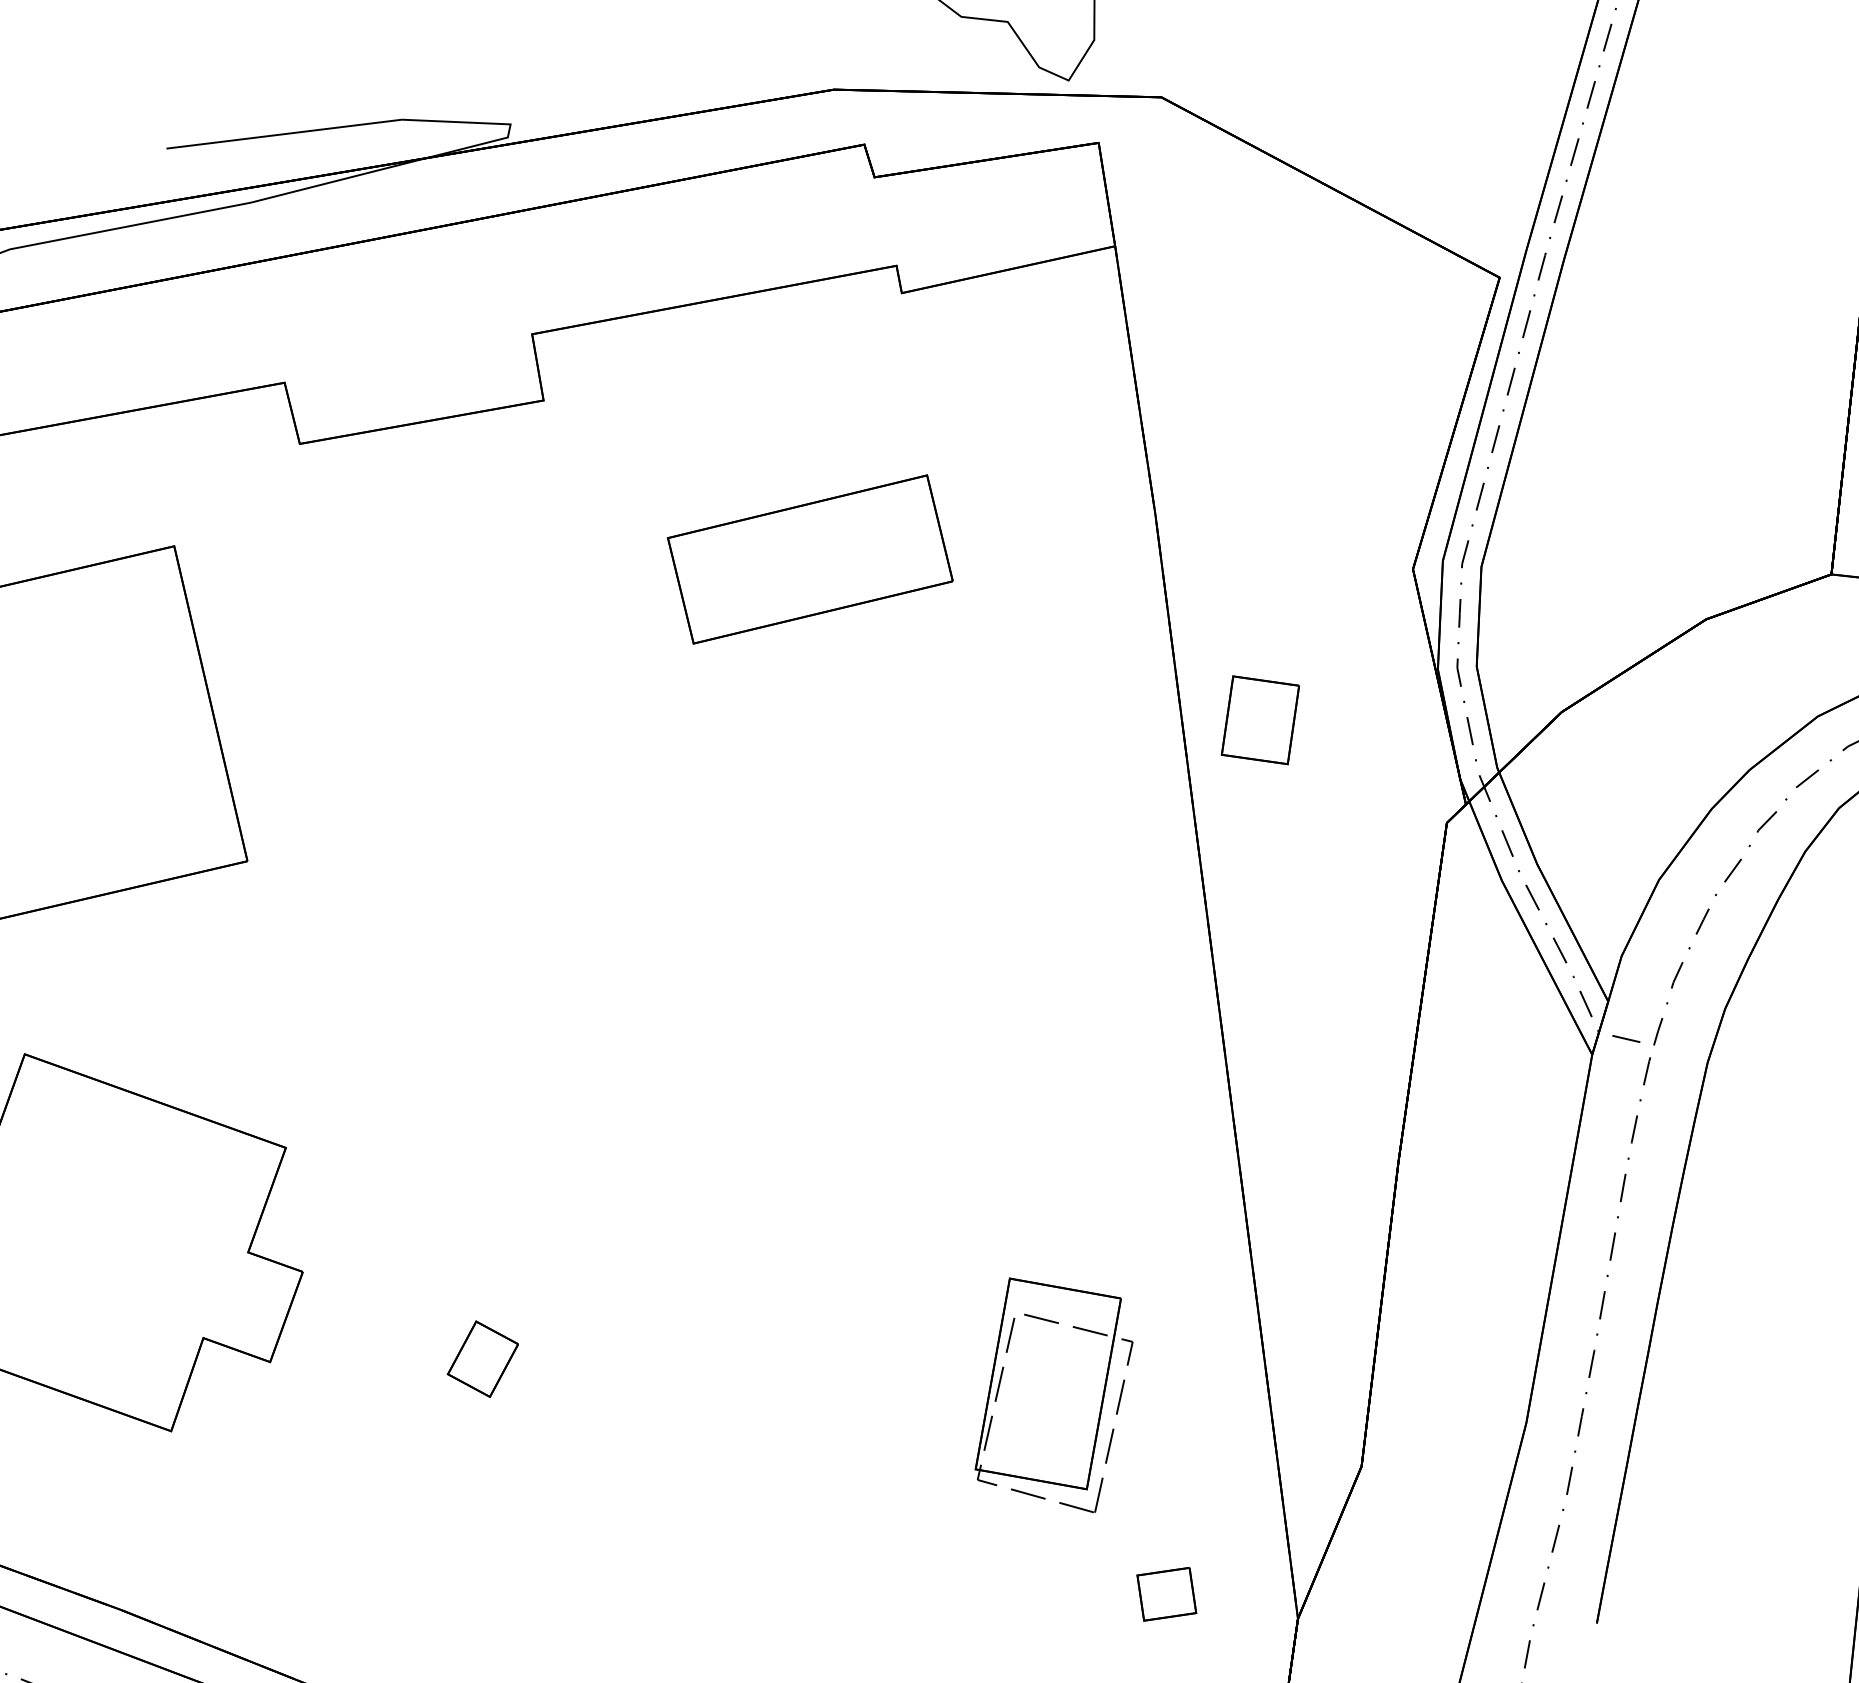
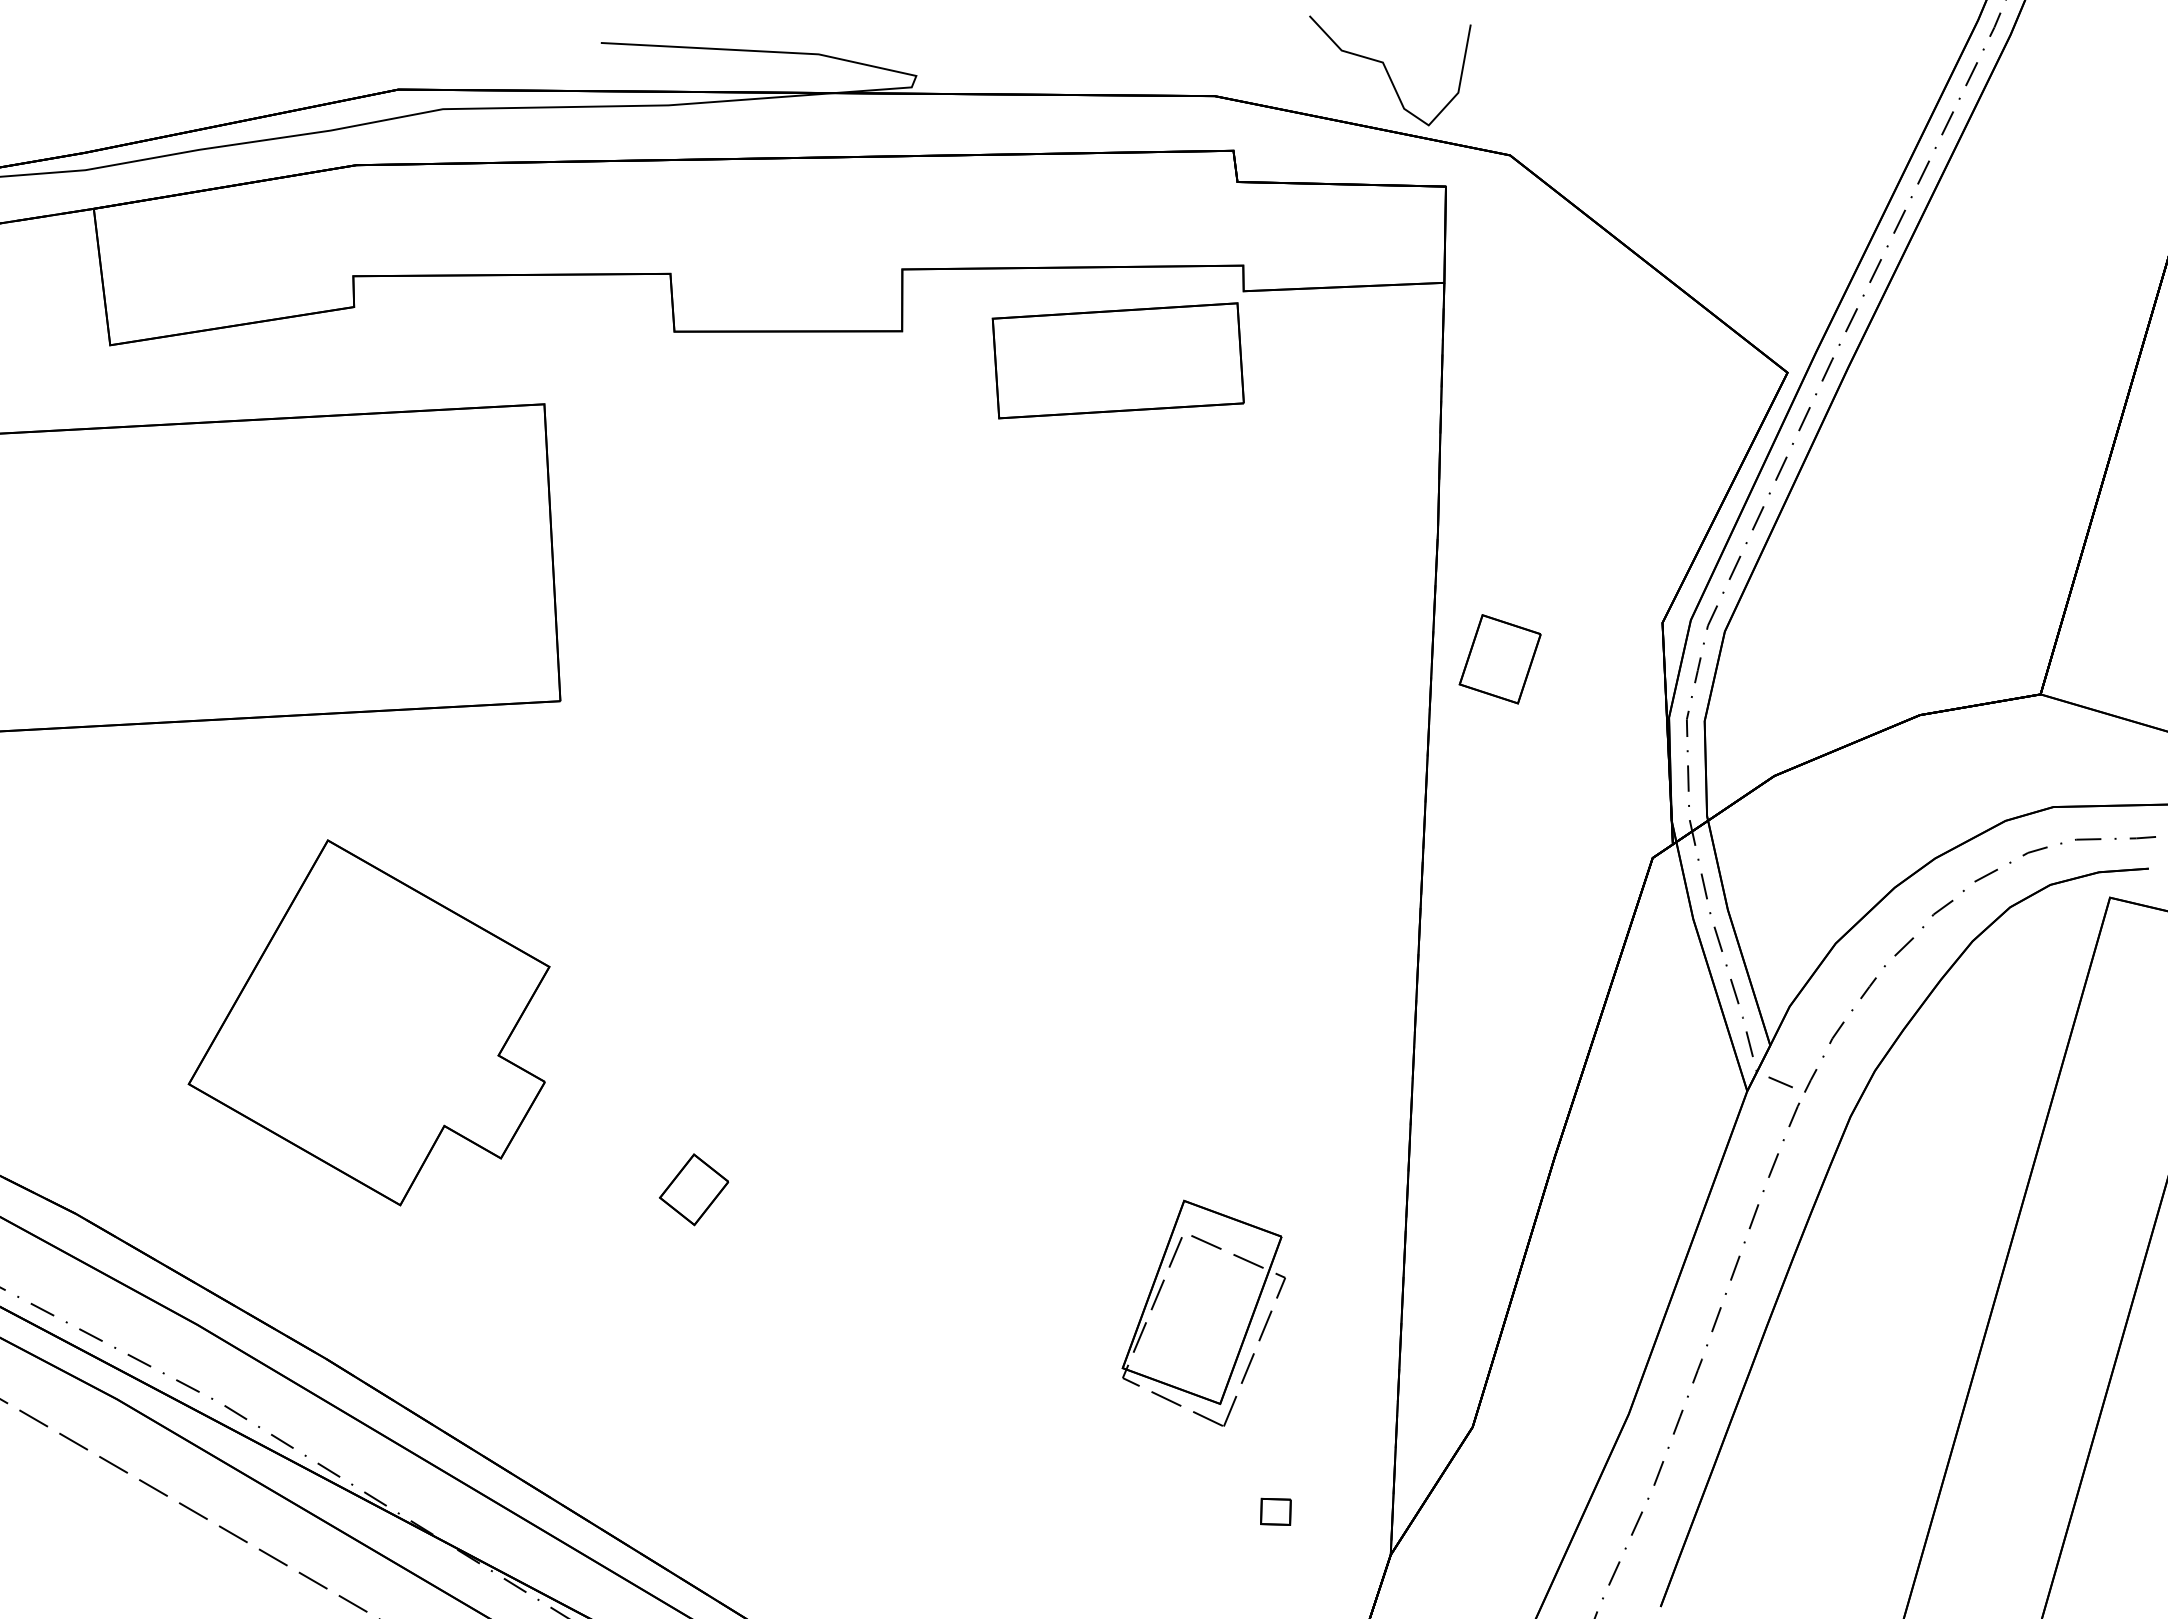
part: (809, 559) -> (1117, 360), moved
part: (1259, 720) -> (1499, 659), moved
part: (1166, 1594) -> (1275, 1511), size x0.6

